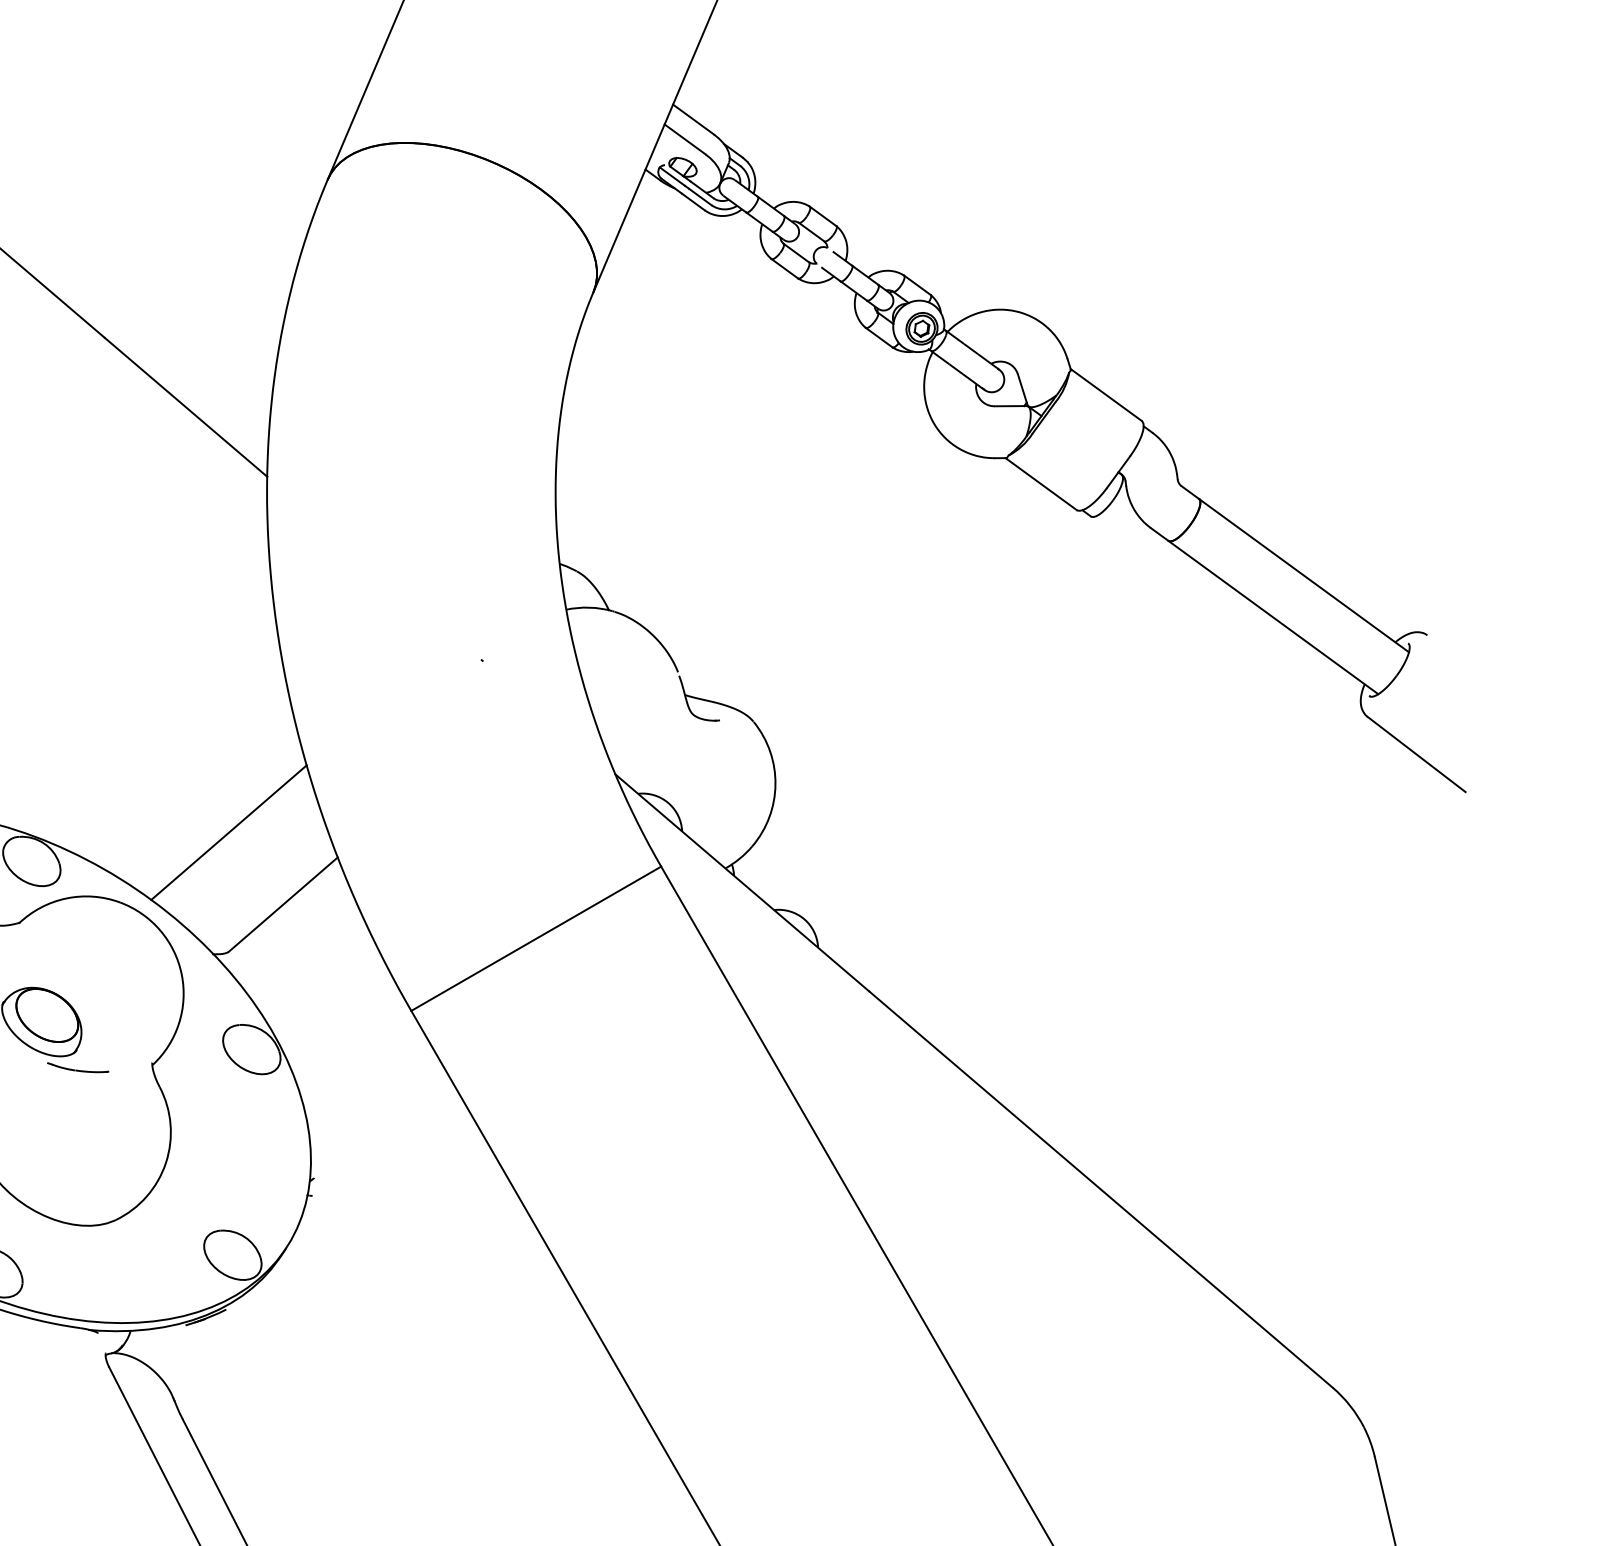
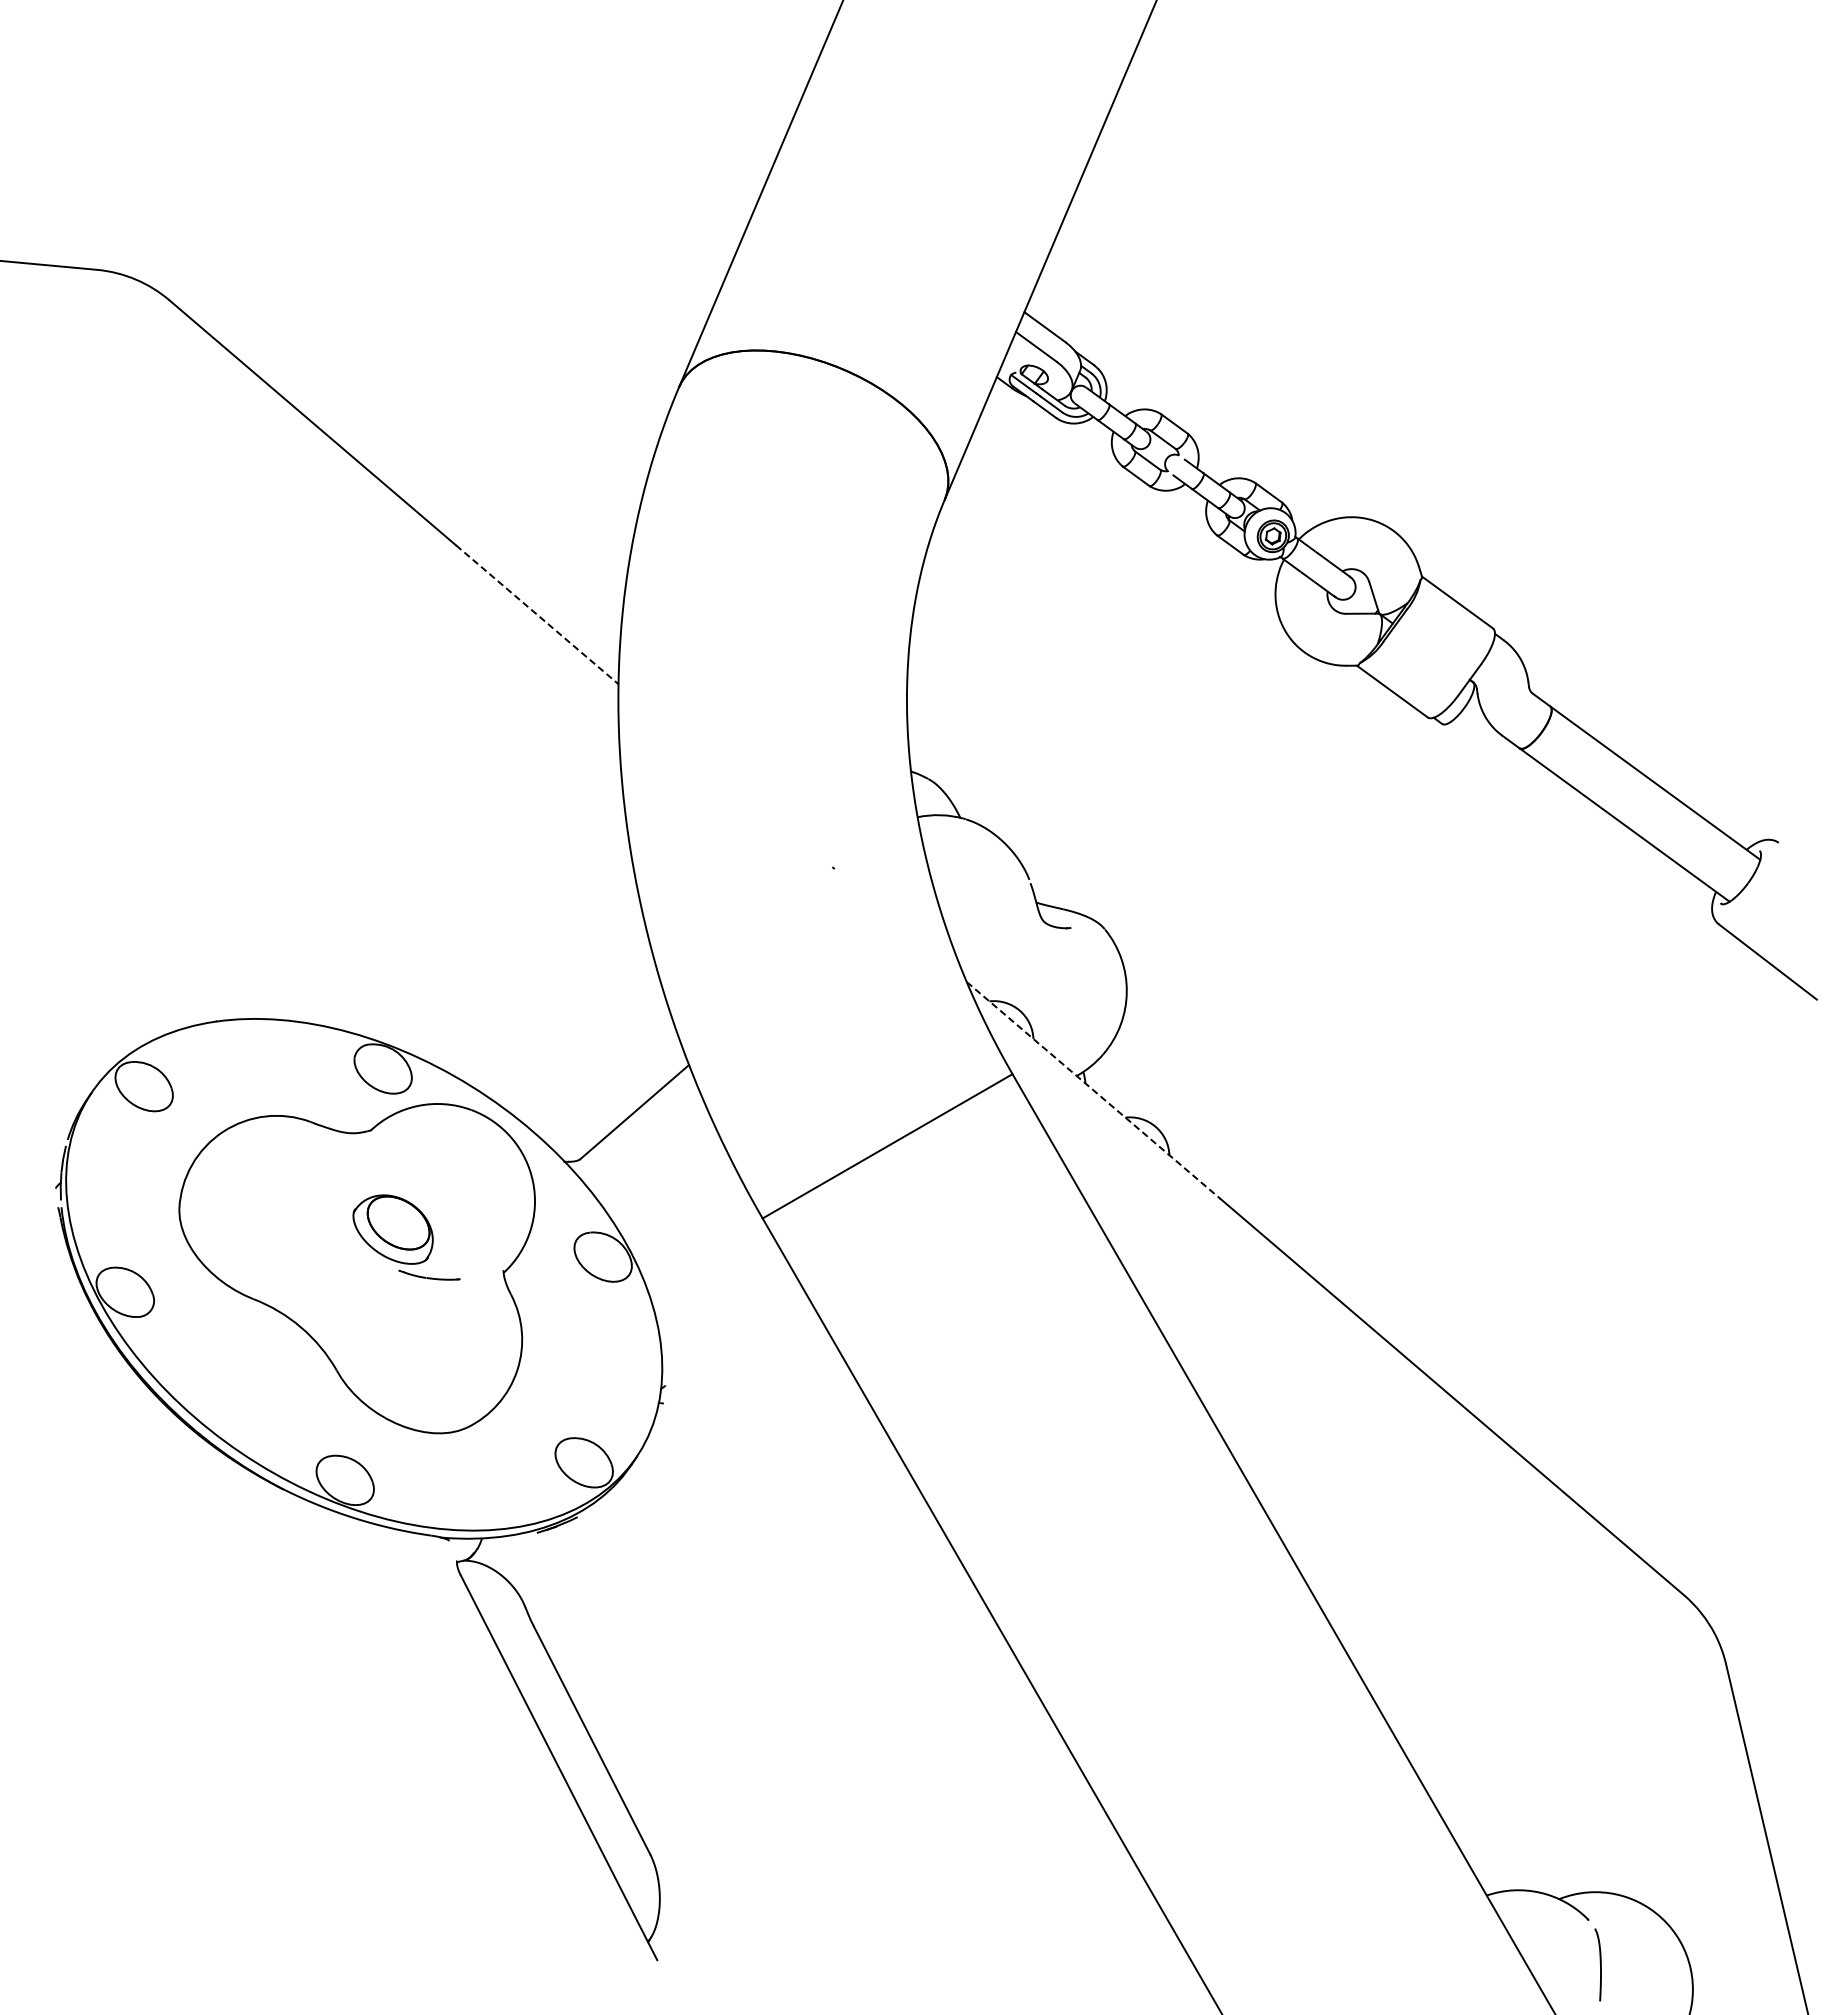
line: (186, 406) -> (537, 614), solid -> dashed
line: (229, 831) -> (580, 1039), removed
line: (742, 882) -> (1093, 1090), solid -> dashed

